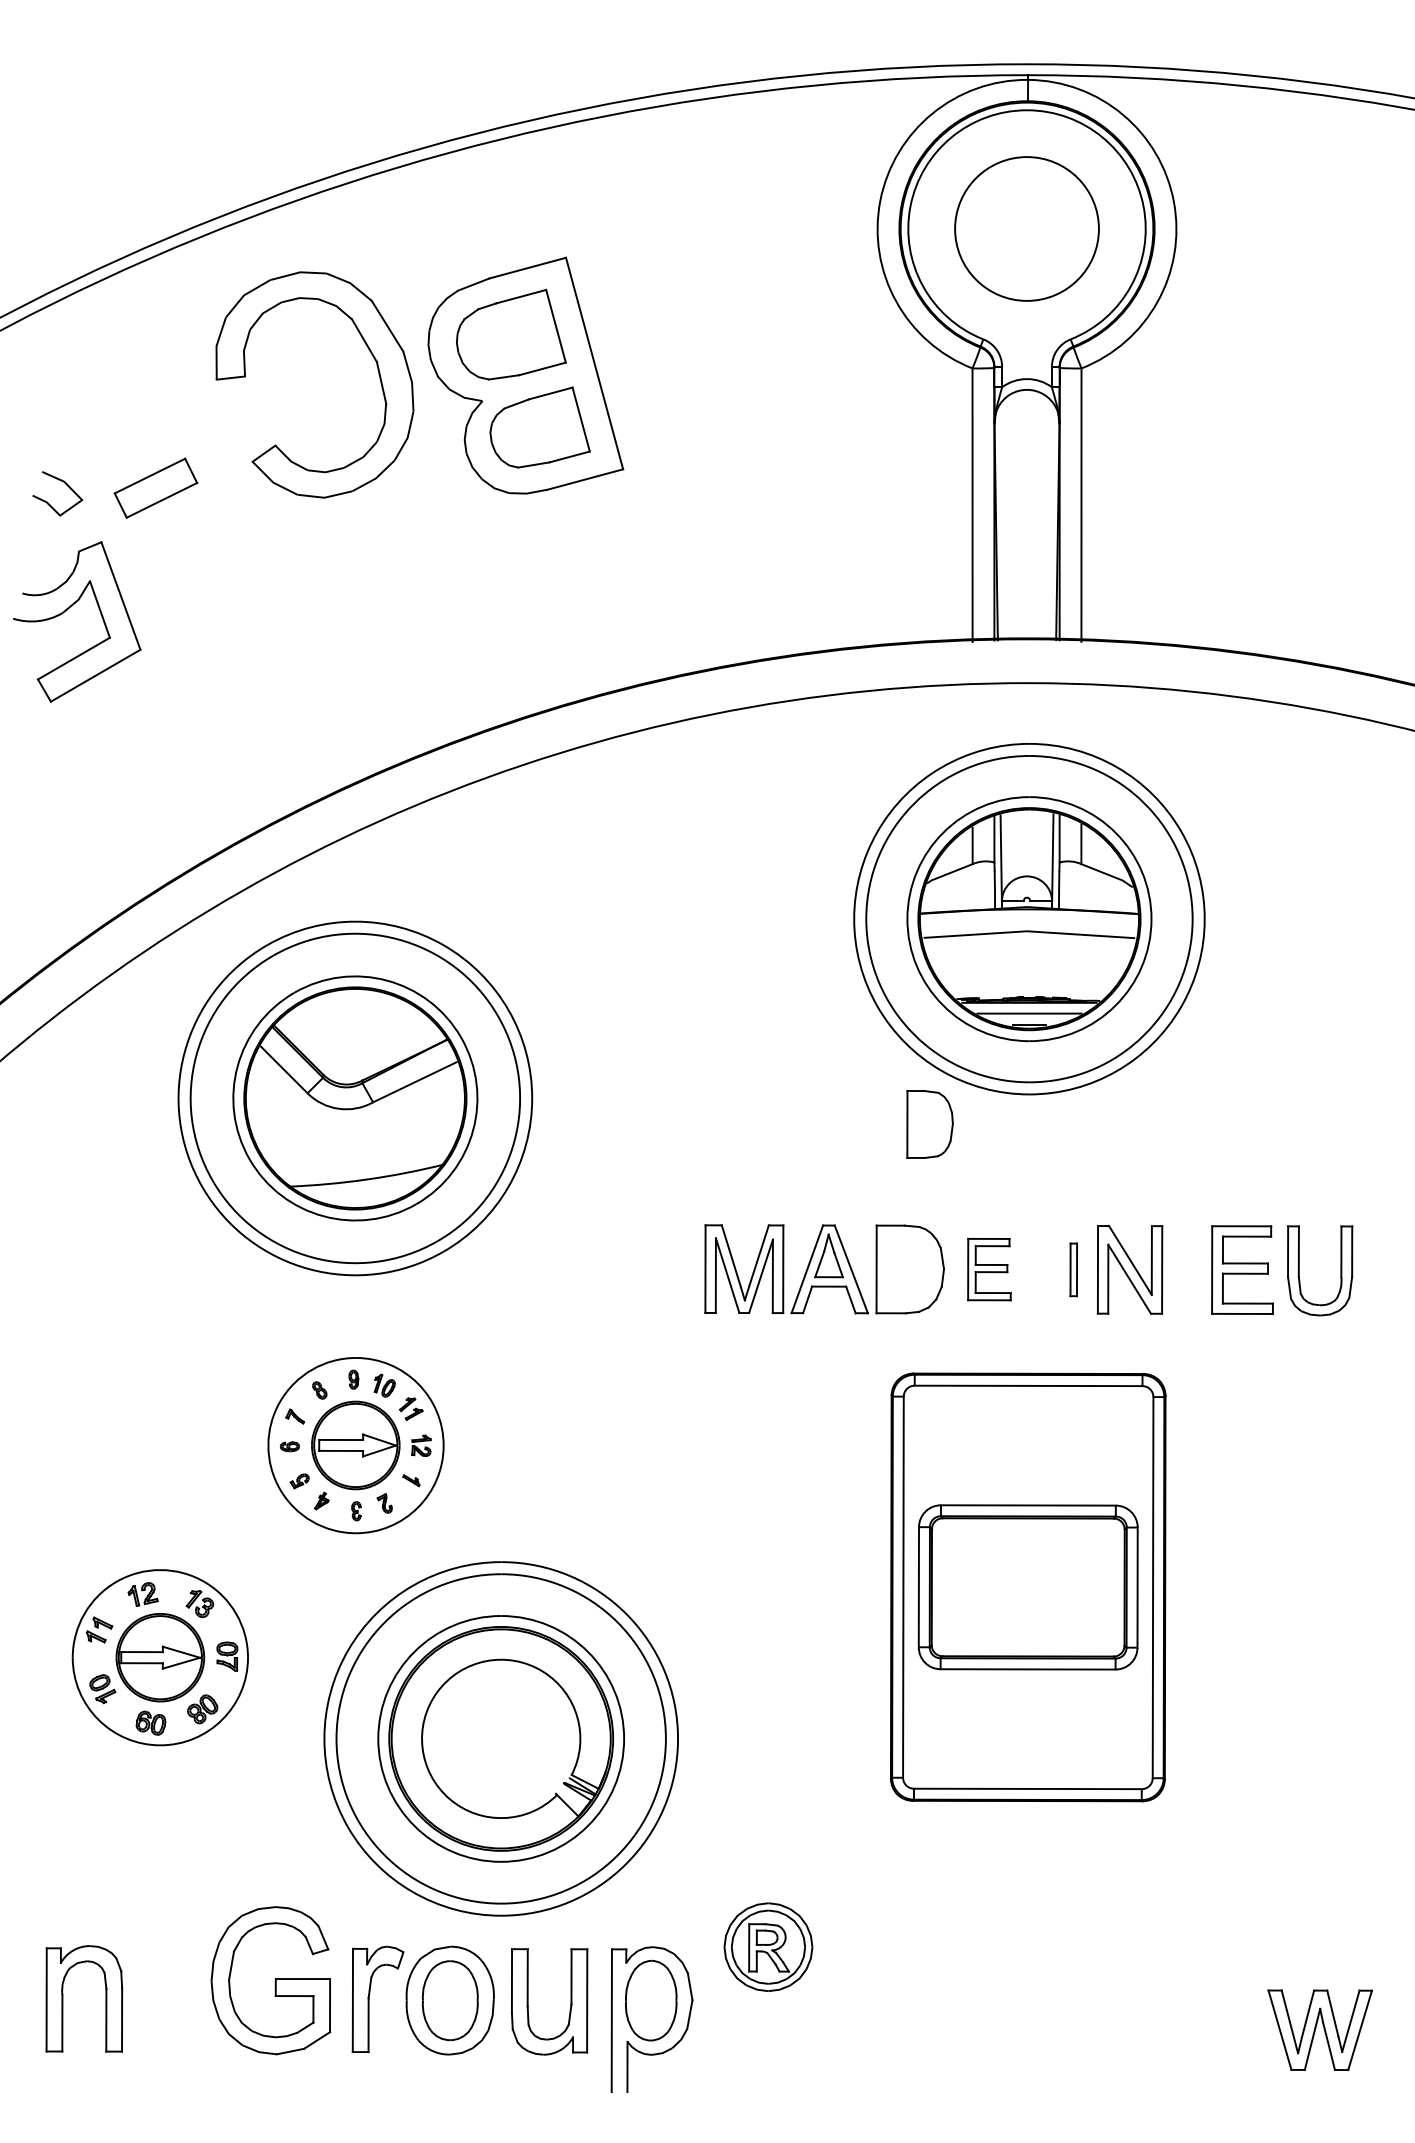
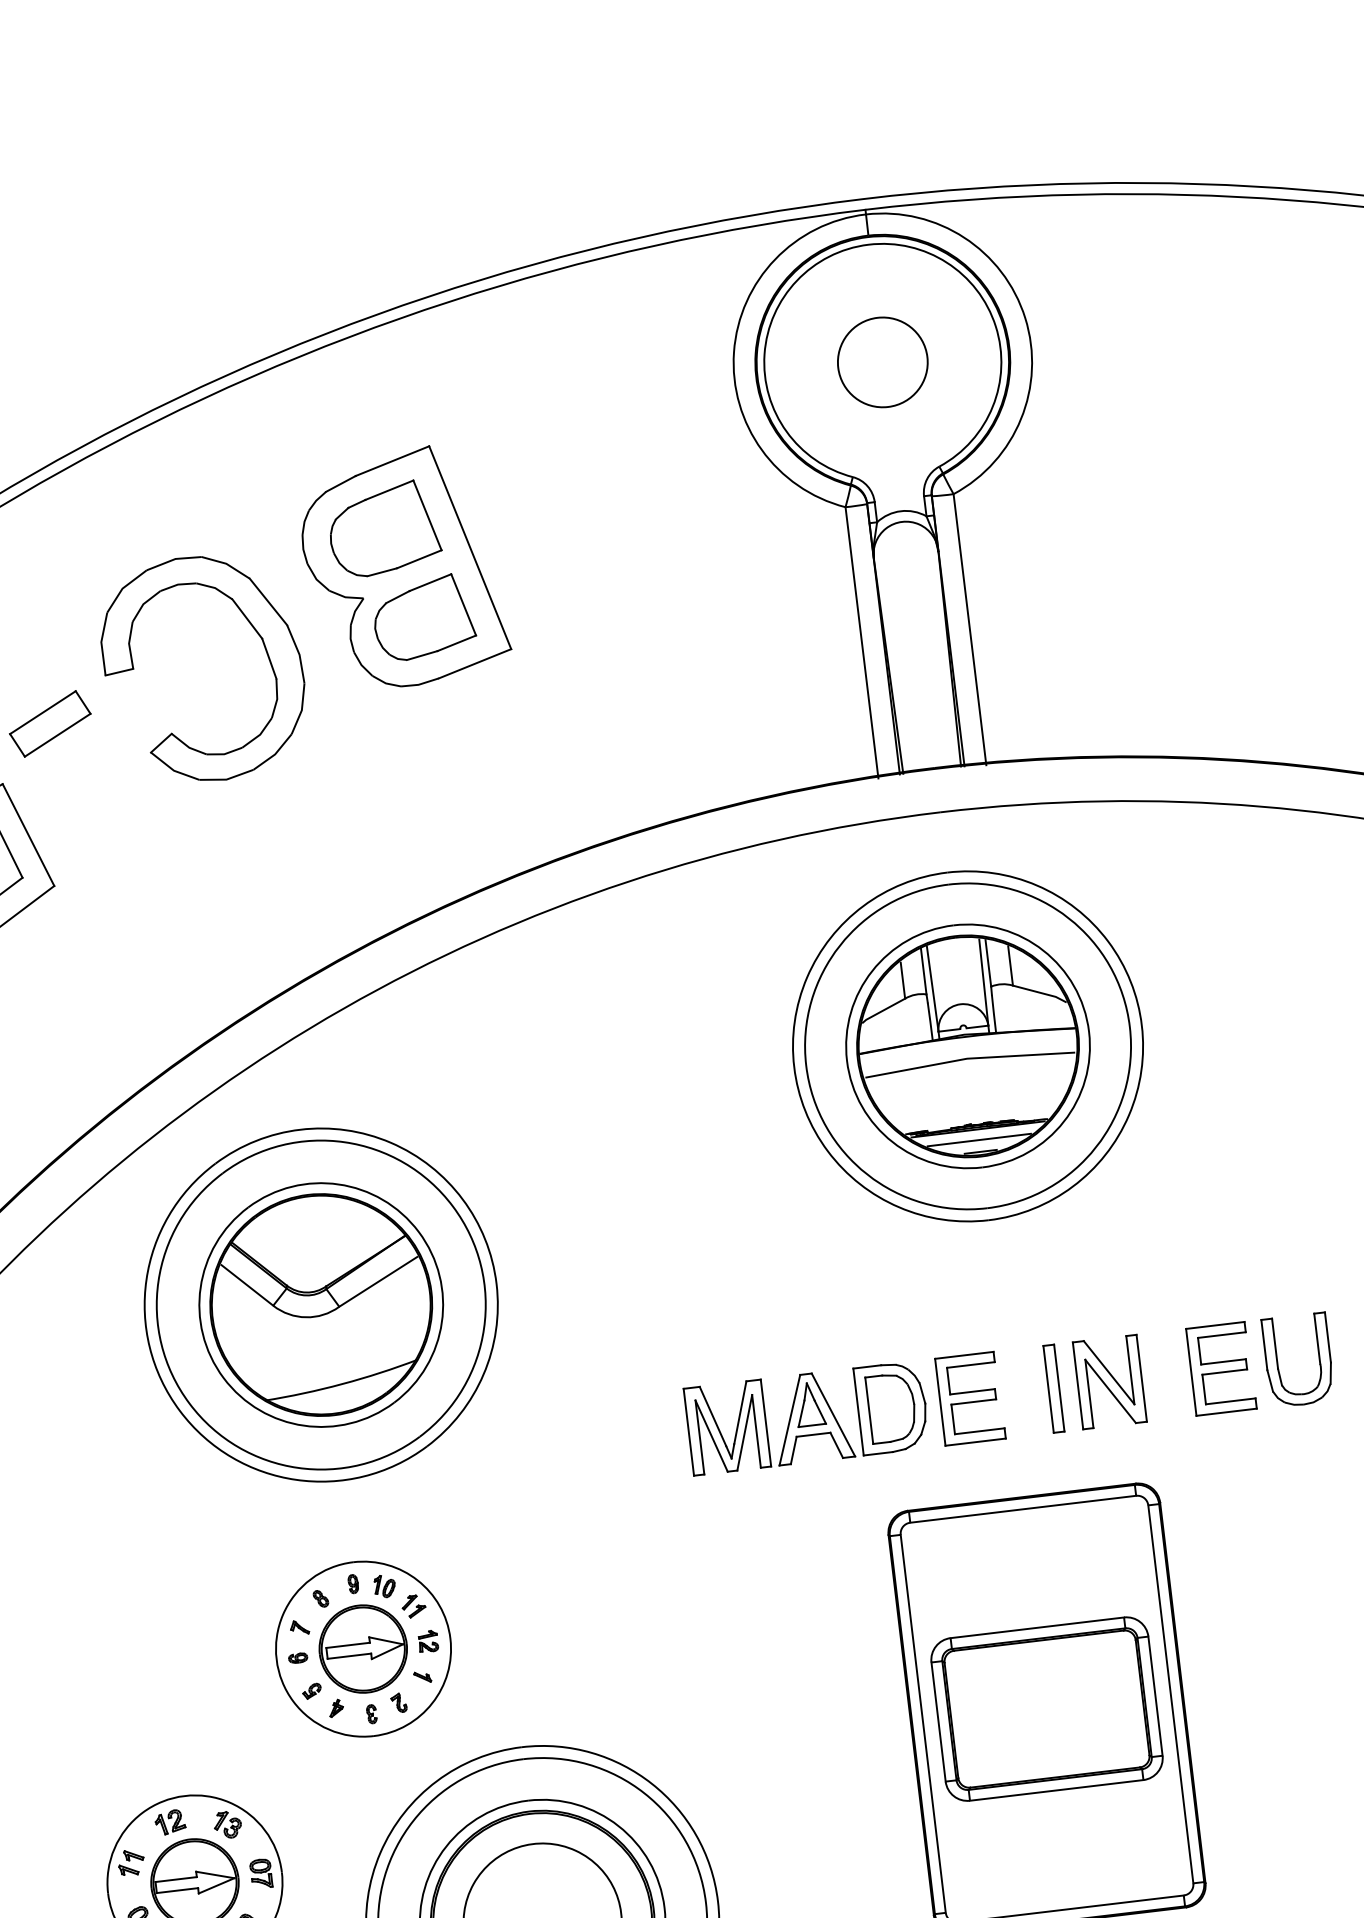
circle: (1026, 228) -> (882, 361), size x0.62
part: (370, 353) -> (254, 631), moved
part: (929, 1124) -> (891, 1408), moved
part: (989, 1269) -> (970, 1398), size x1.43
part: (1073, 1269) -> (1053, 1388), size x1.67

